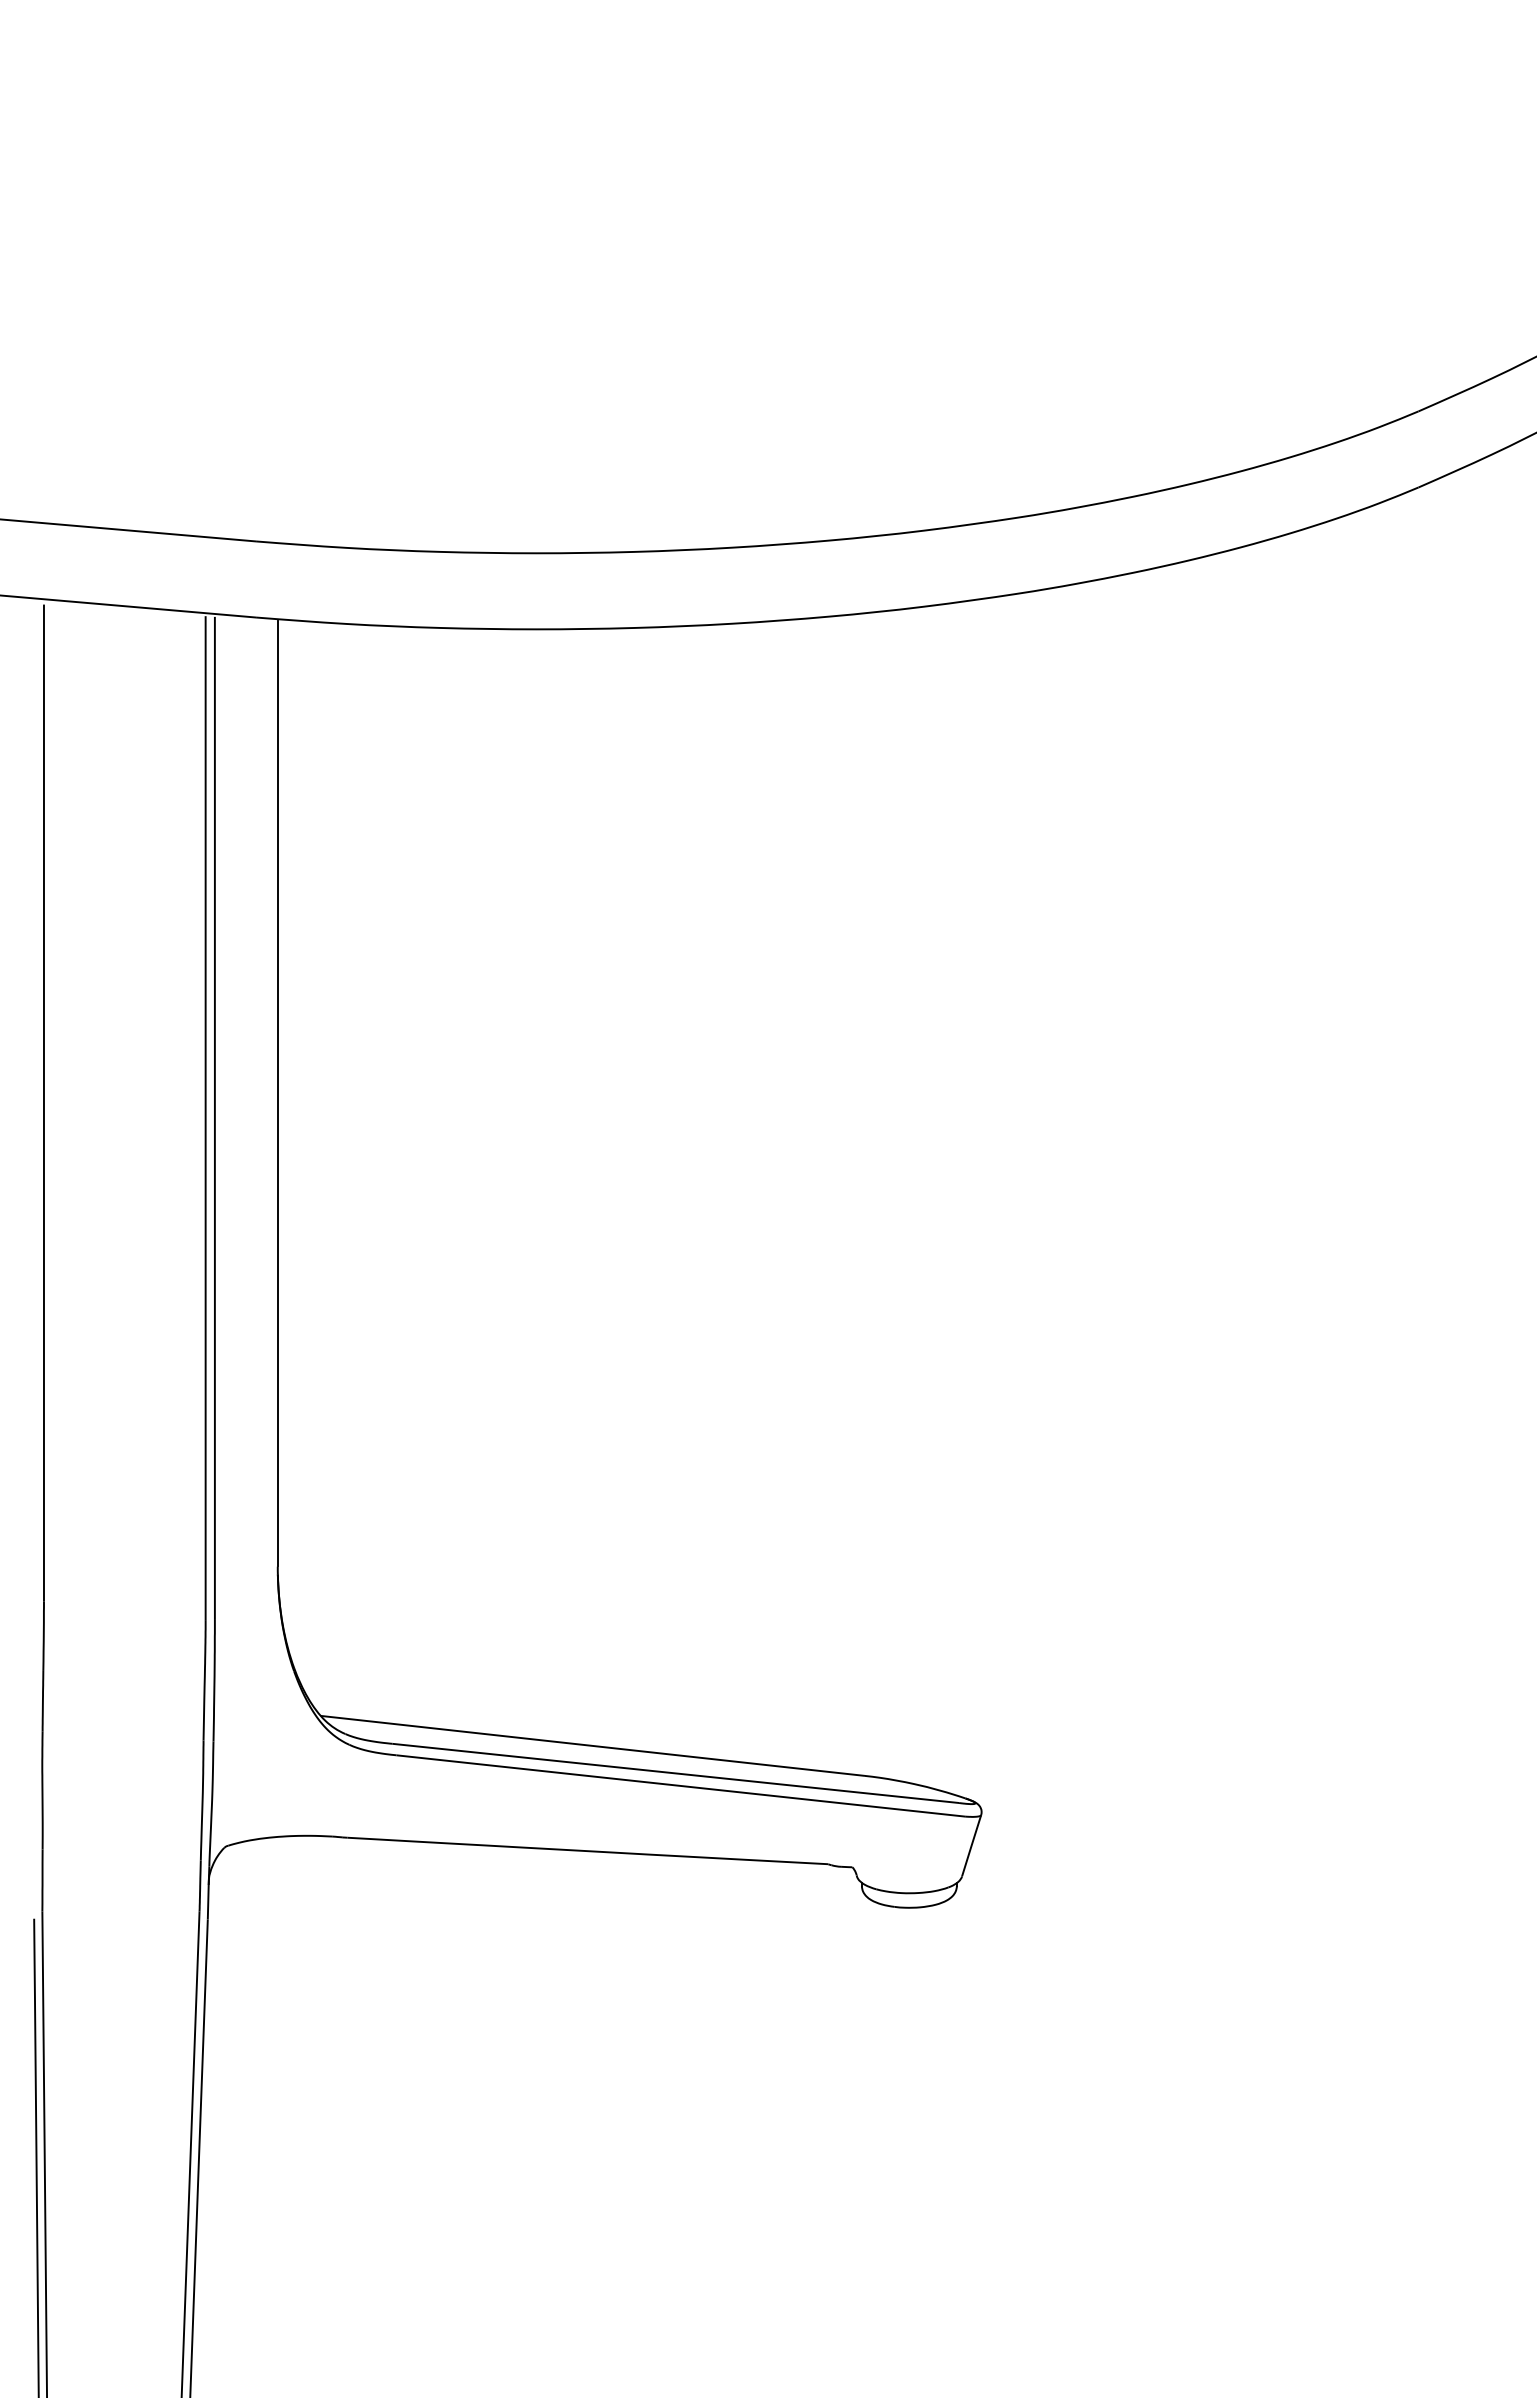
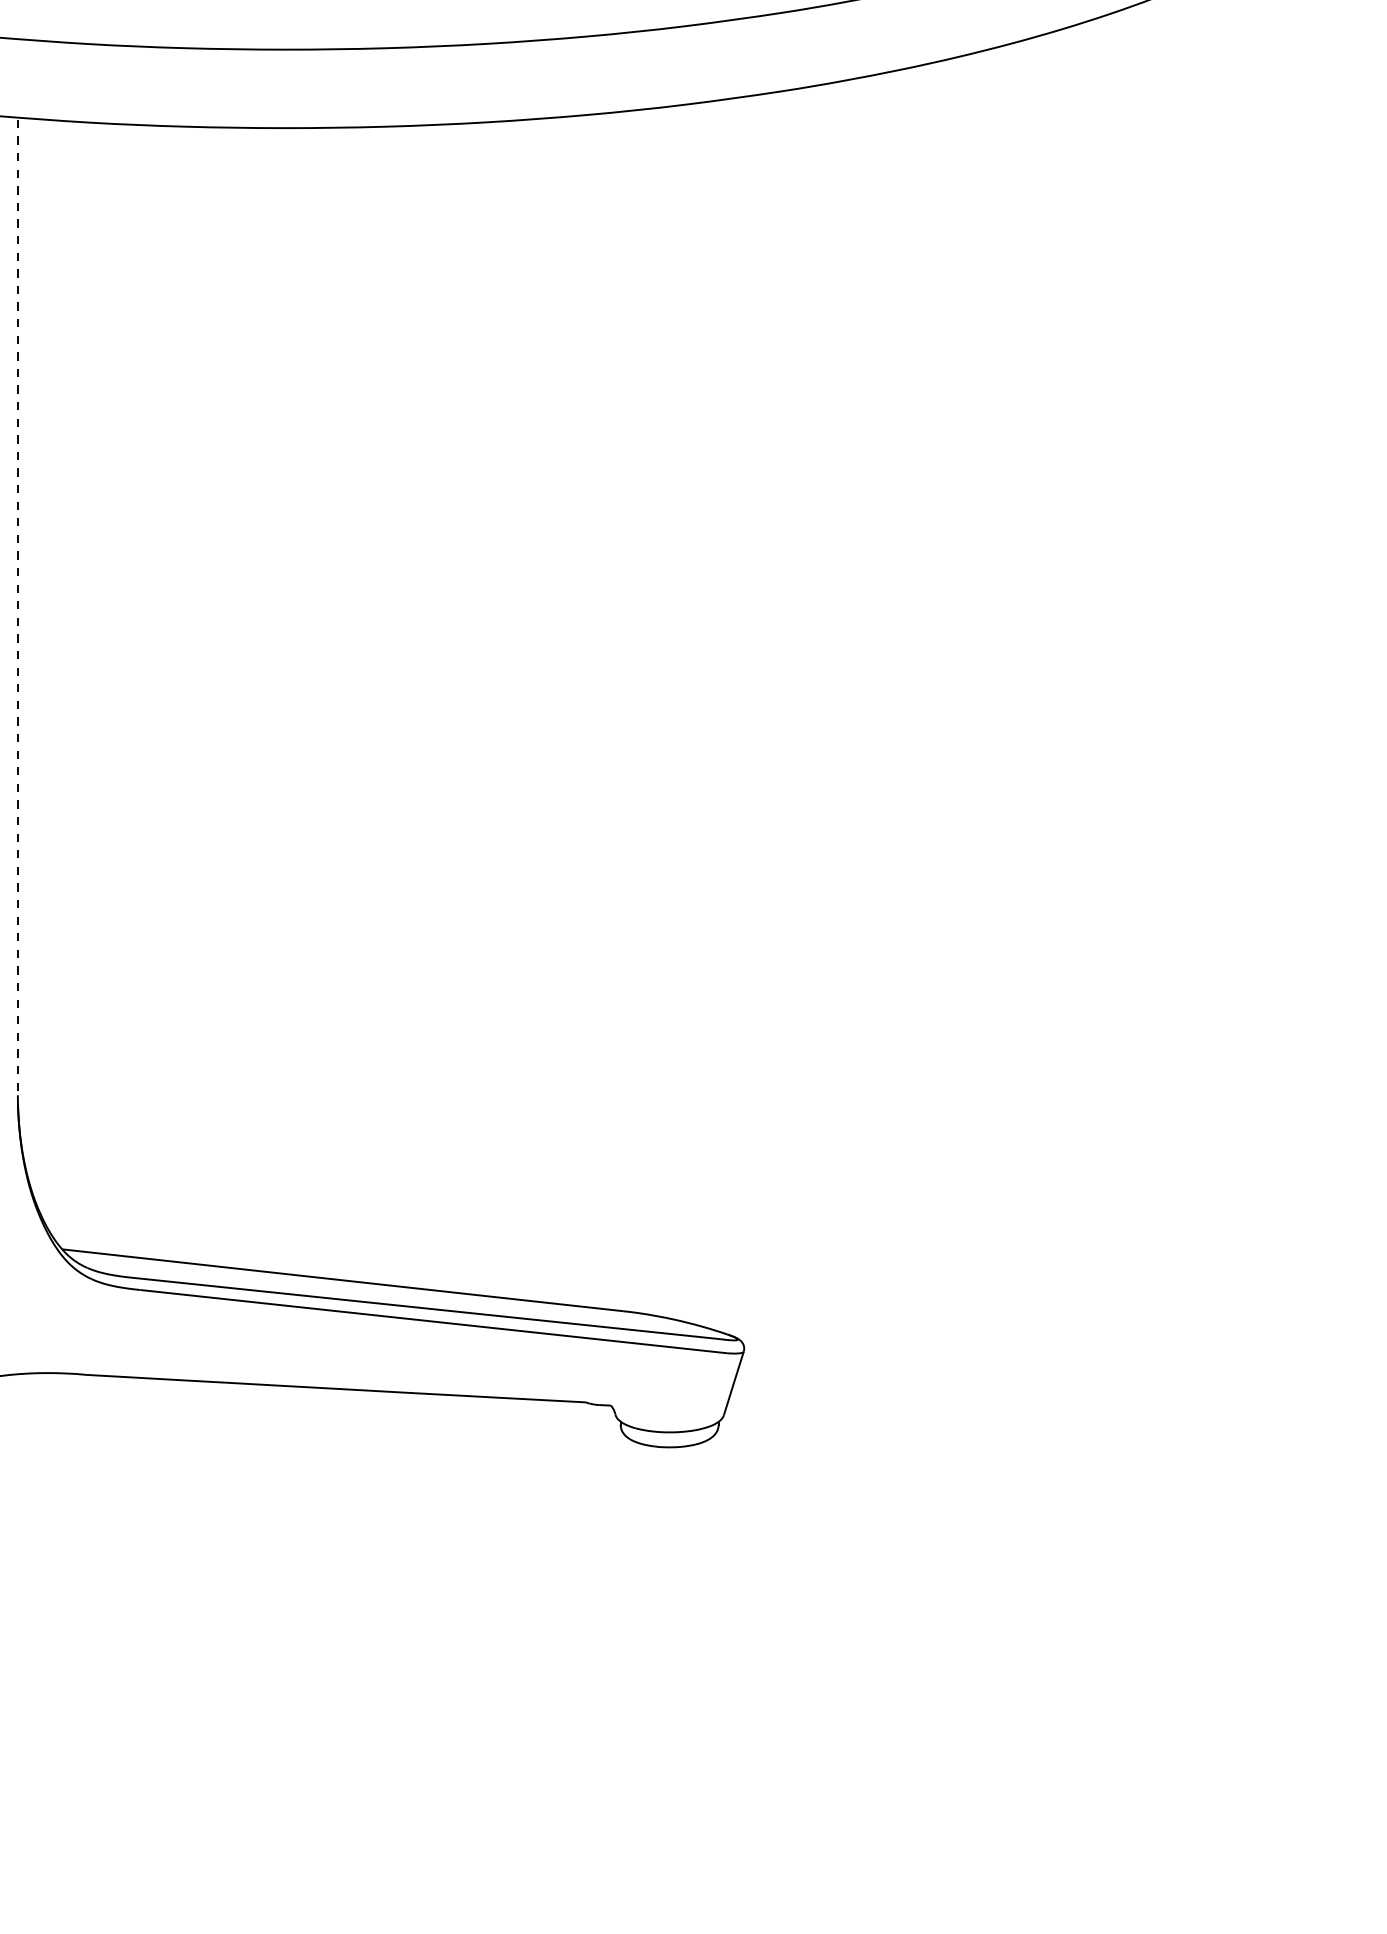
line: (277, 1093) -> (17, 607), solid -> dashed

